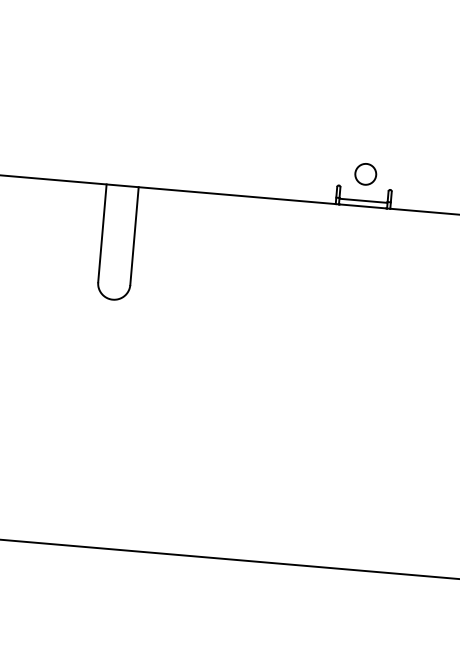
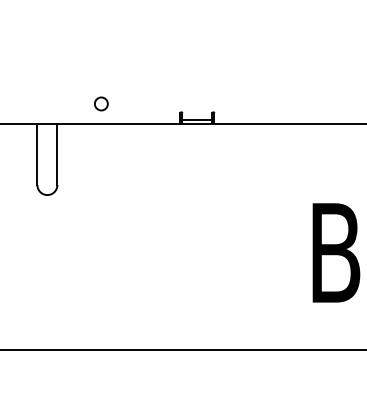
circle: (366, 173) -> (101, 103), moved

